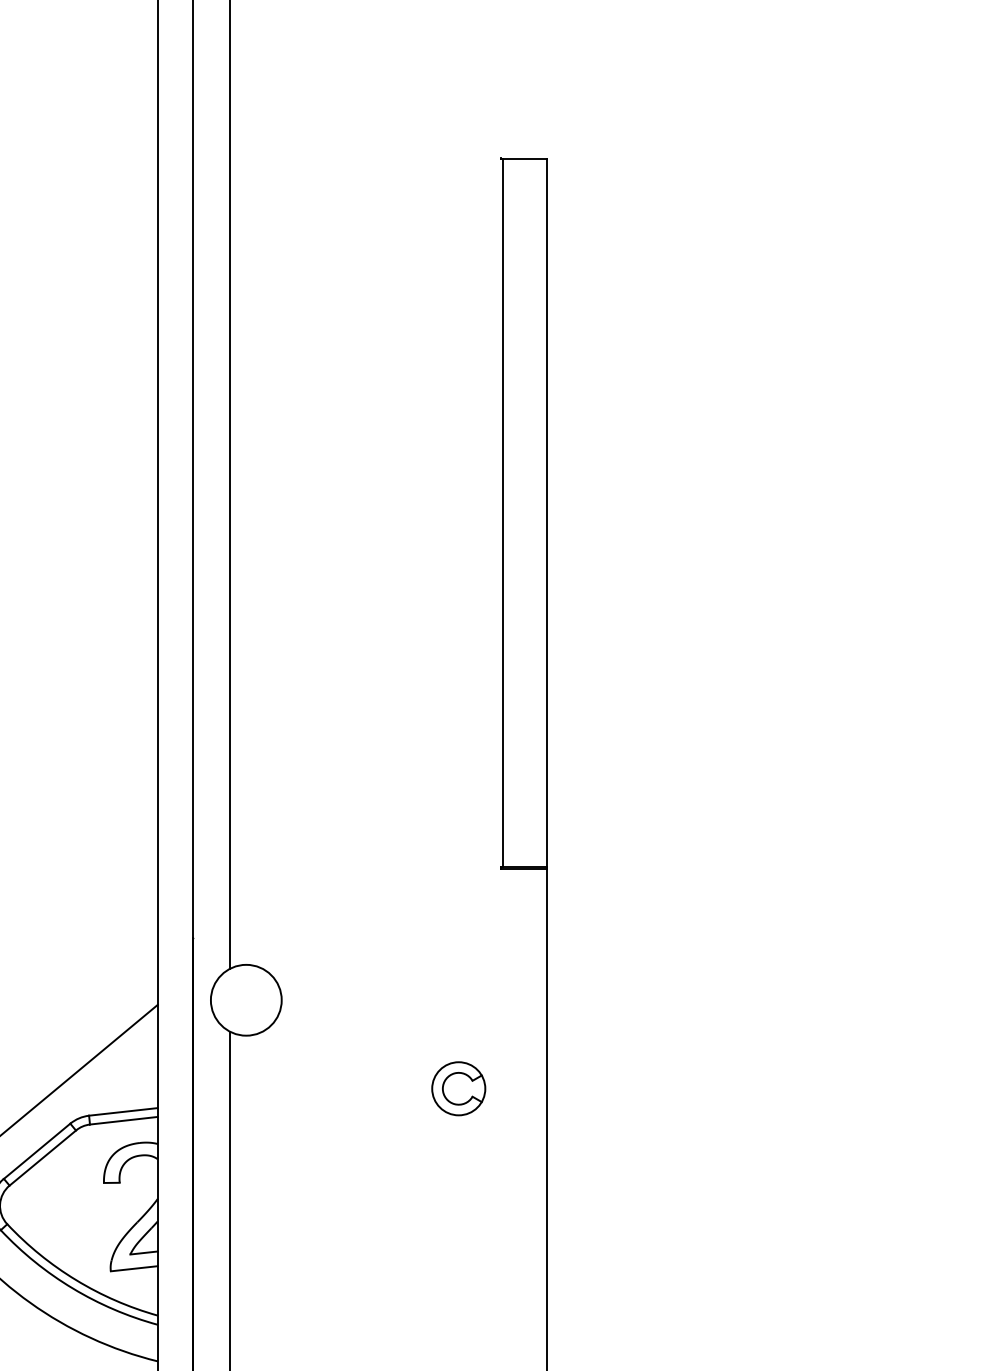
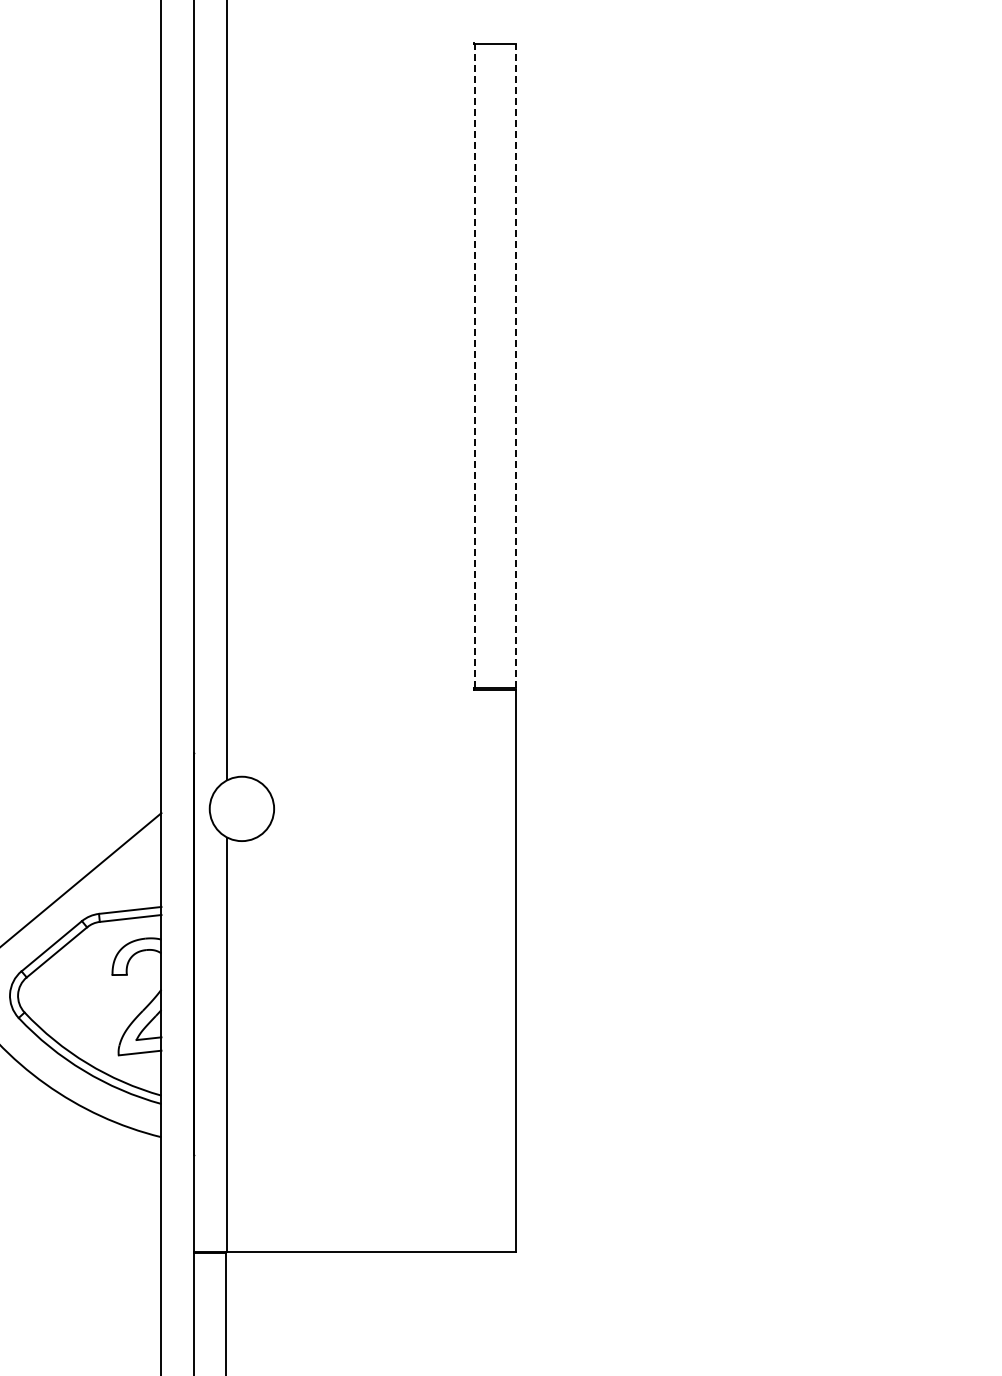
line: (503, 513) -> (475, 366), solid -> dashed
line: (547, 513) -> (515, 366), solid -> dashed
part: (459, 1088) -> (435, 889), removed

